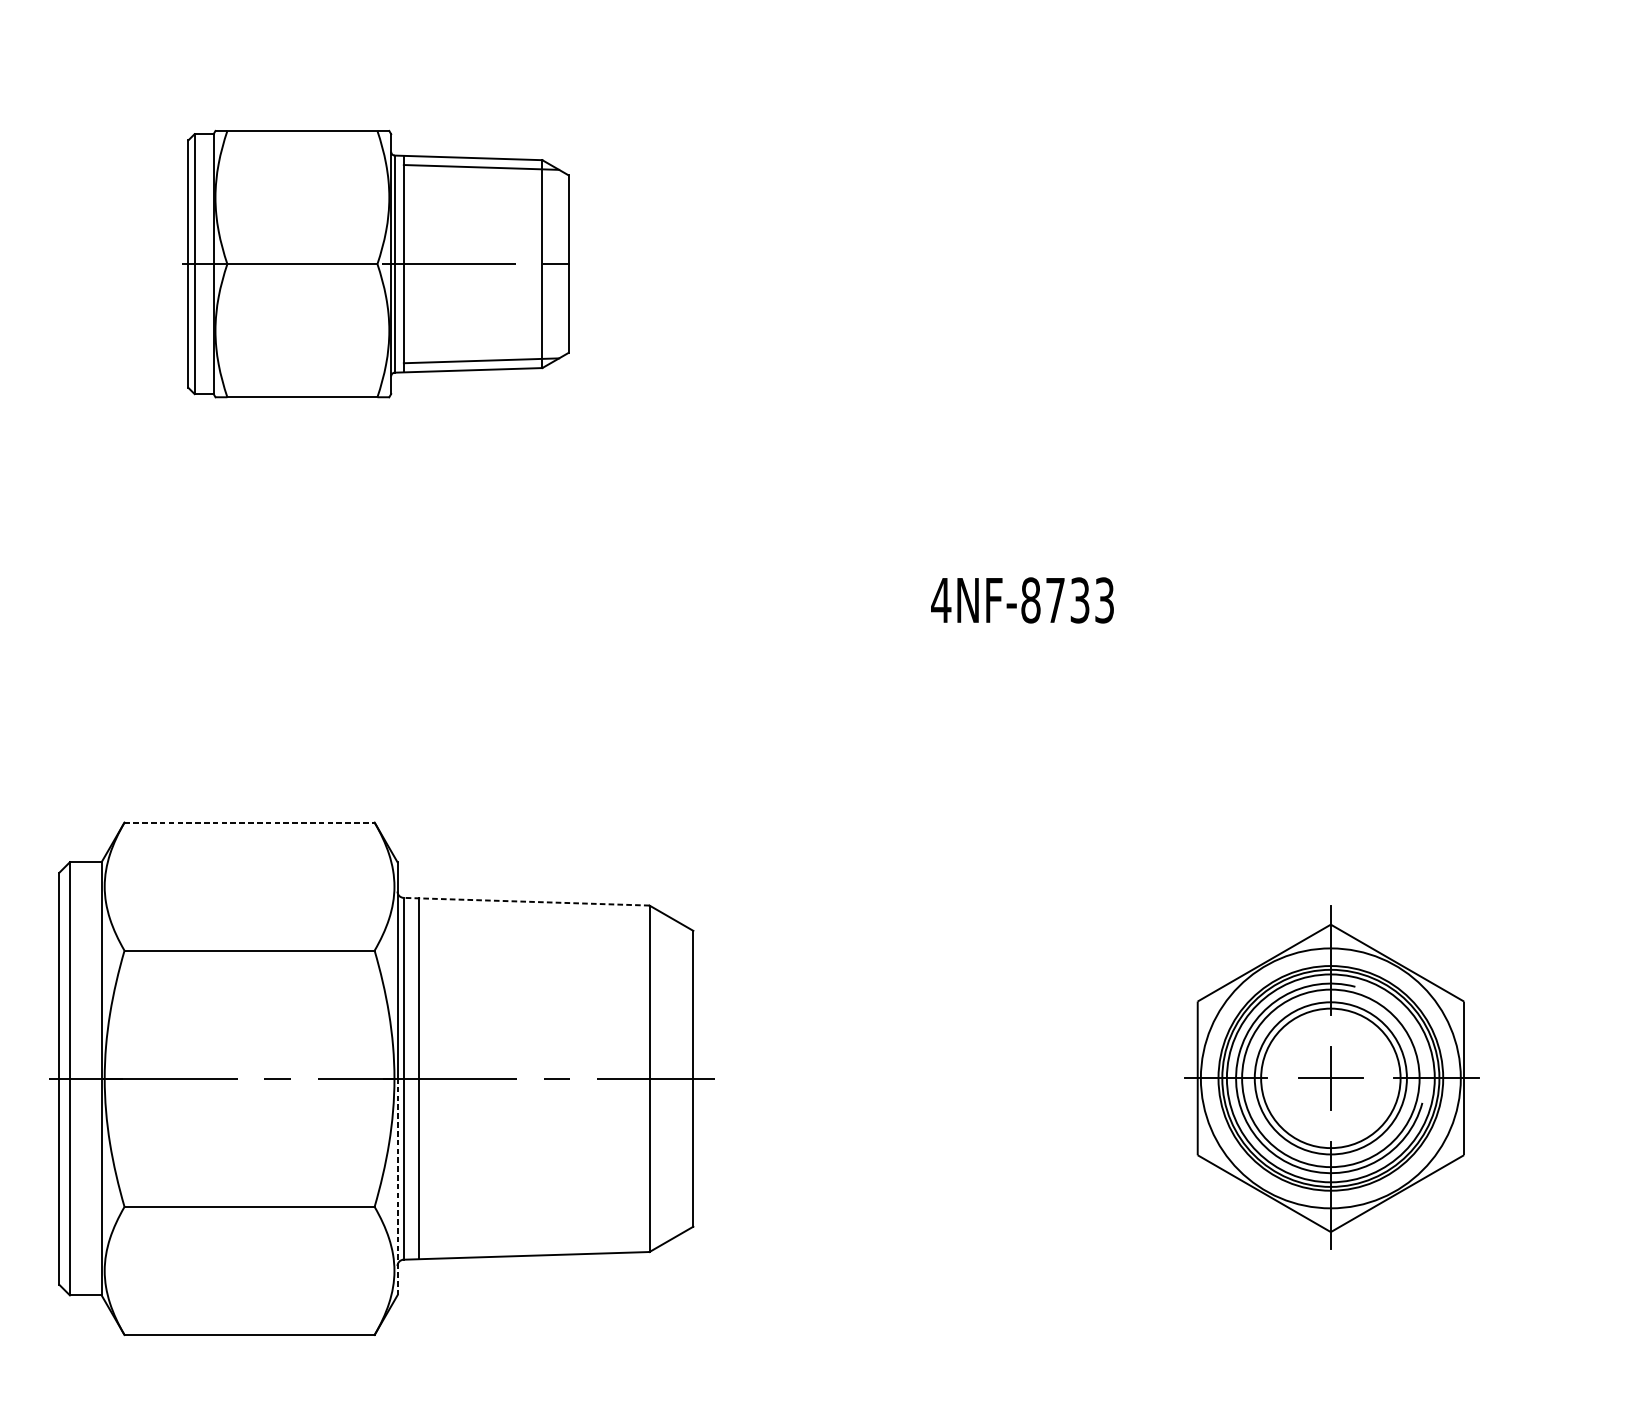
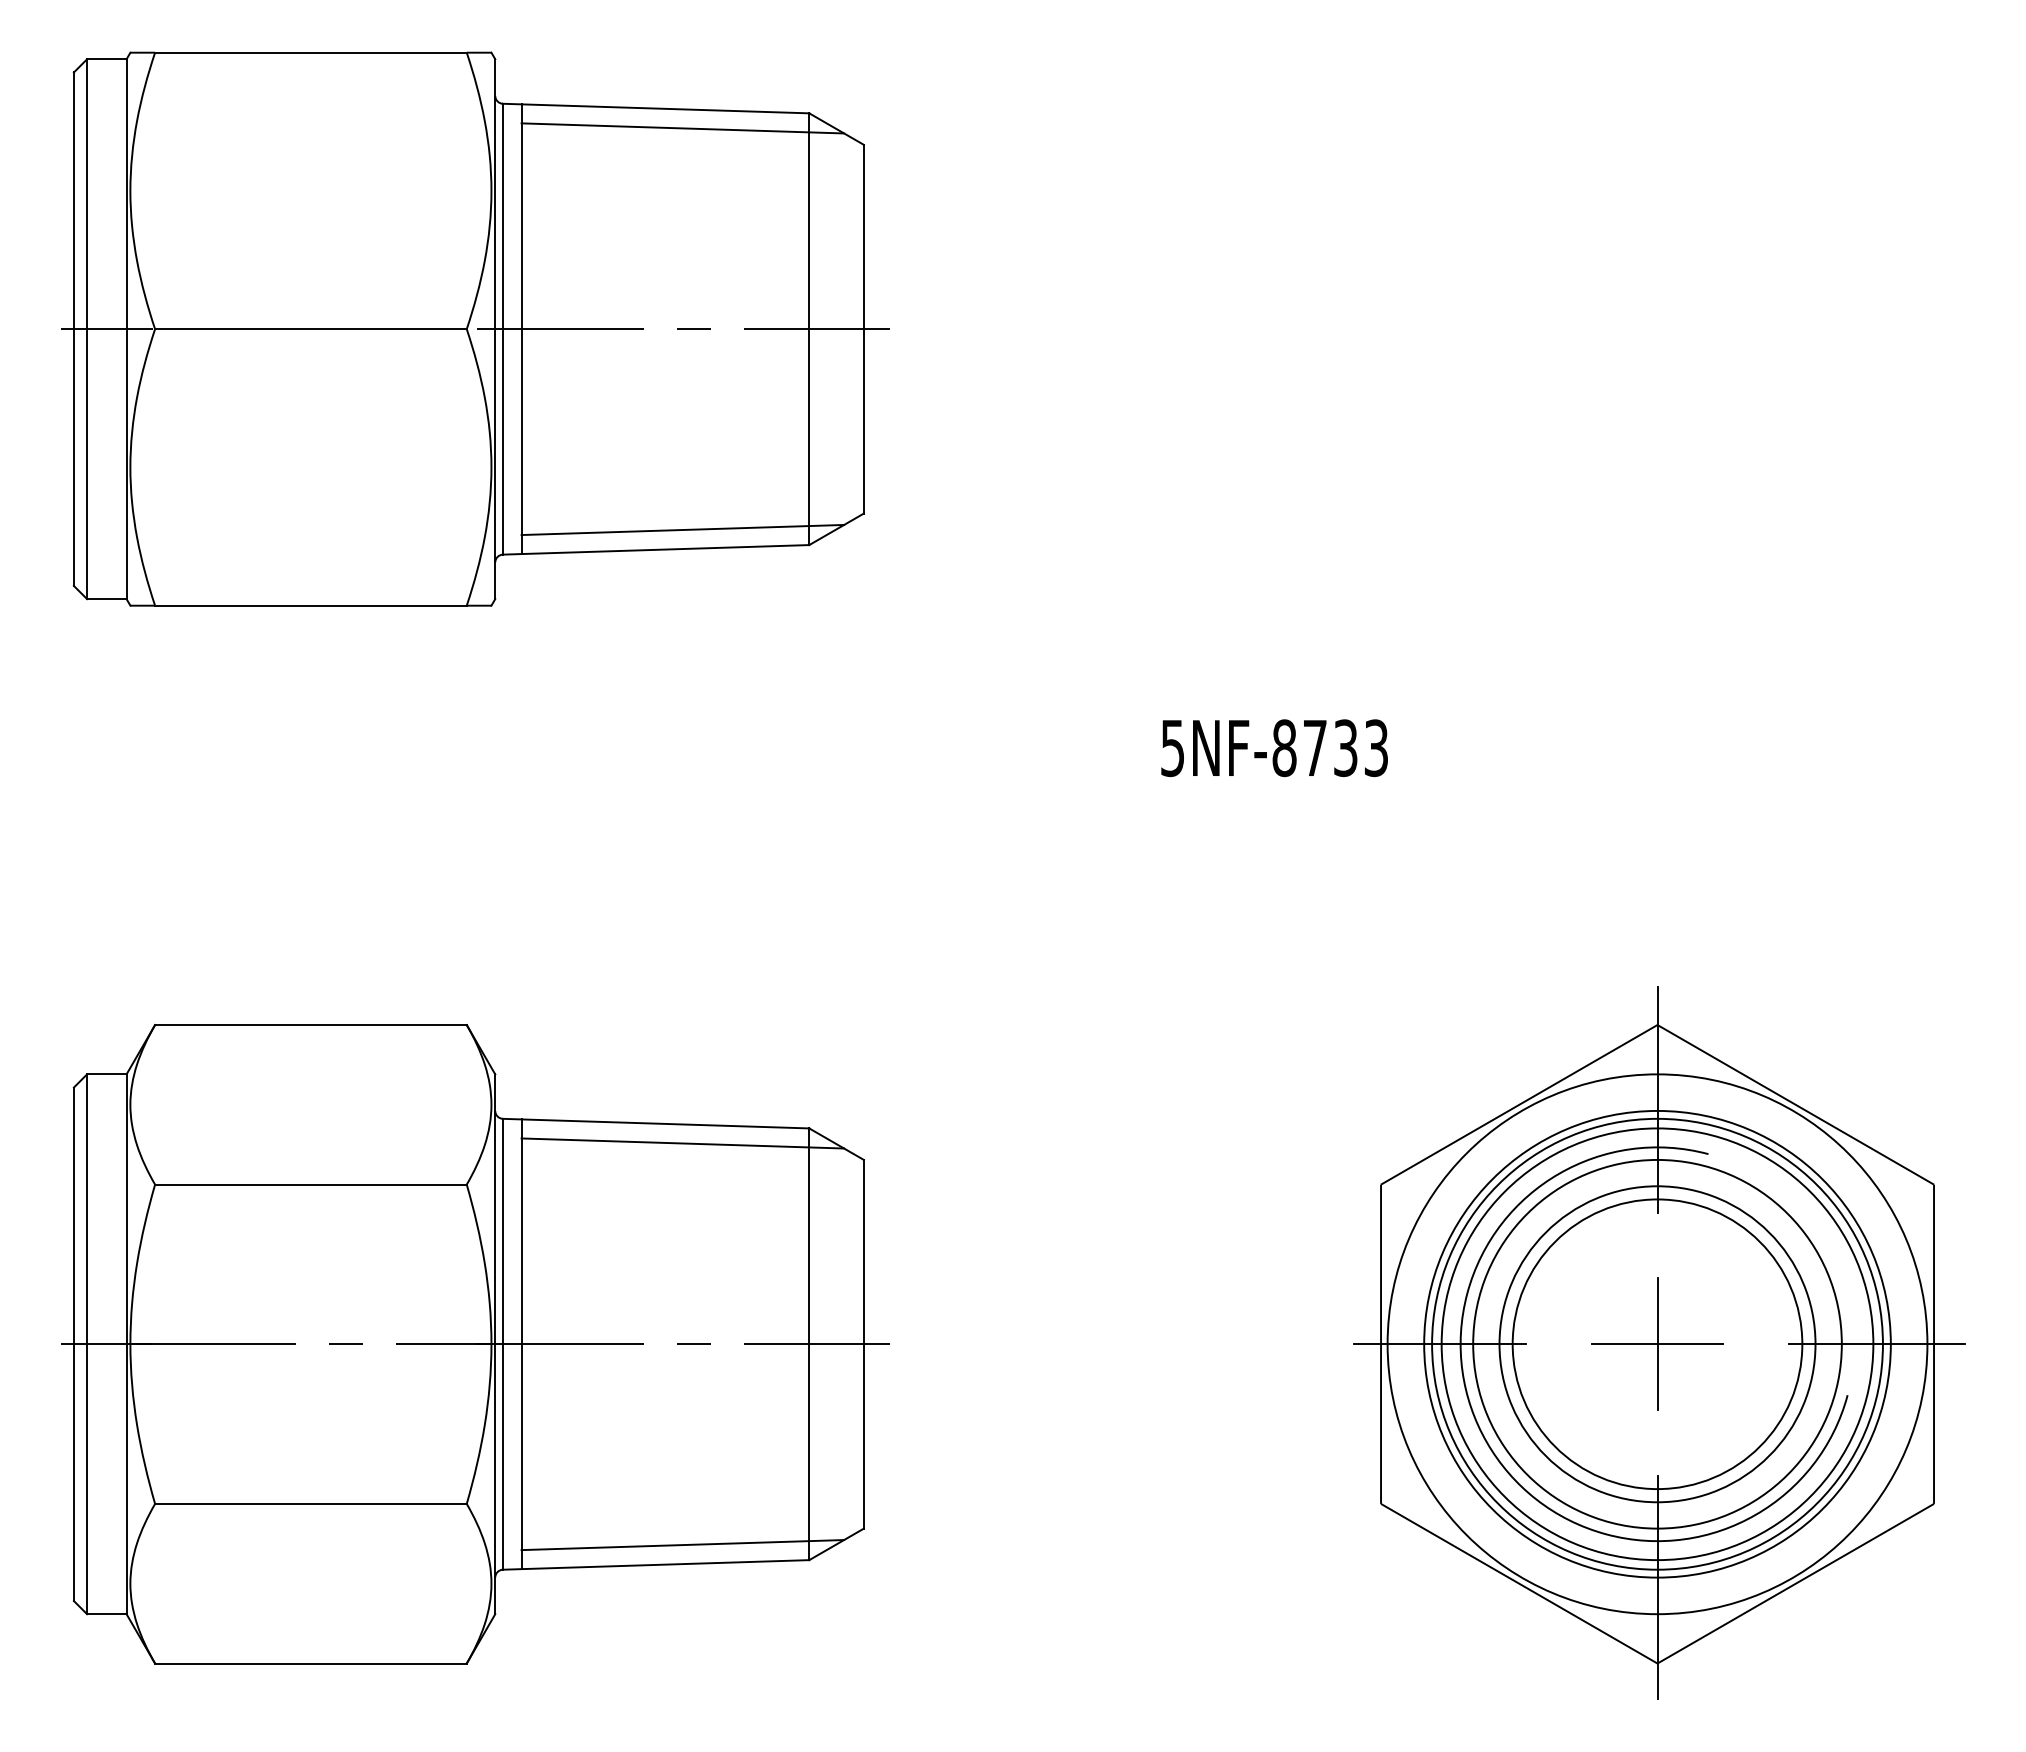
part: (381, 263) -> (475, 328), size x1.67
text: (940, 600) -> (1172, 748), 4NF-8733 -> 5NF-8733
line: (249, 822) -> (310, 1025), dashed -> solid
line: (526, 901) -> (655, 1123), dashed -> solid
line: (547, 917) -> (682, 1143), added
part: (1331, 1077) -> (1659, 1342), size x1.67
line: (397, 1187) -> (495, 1479), dashed -> solid
line: (547, 1240) -> (682, 1545), added

